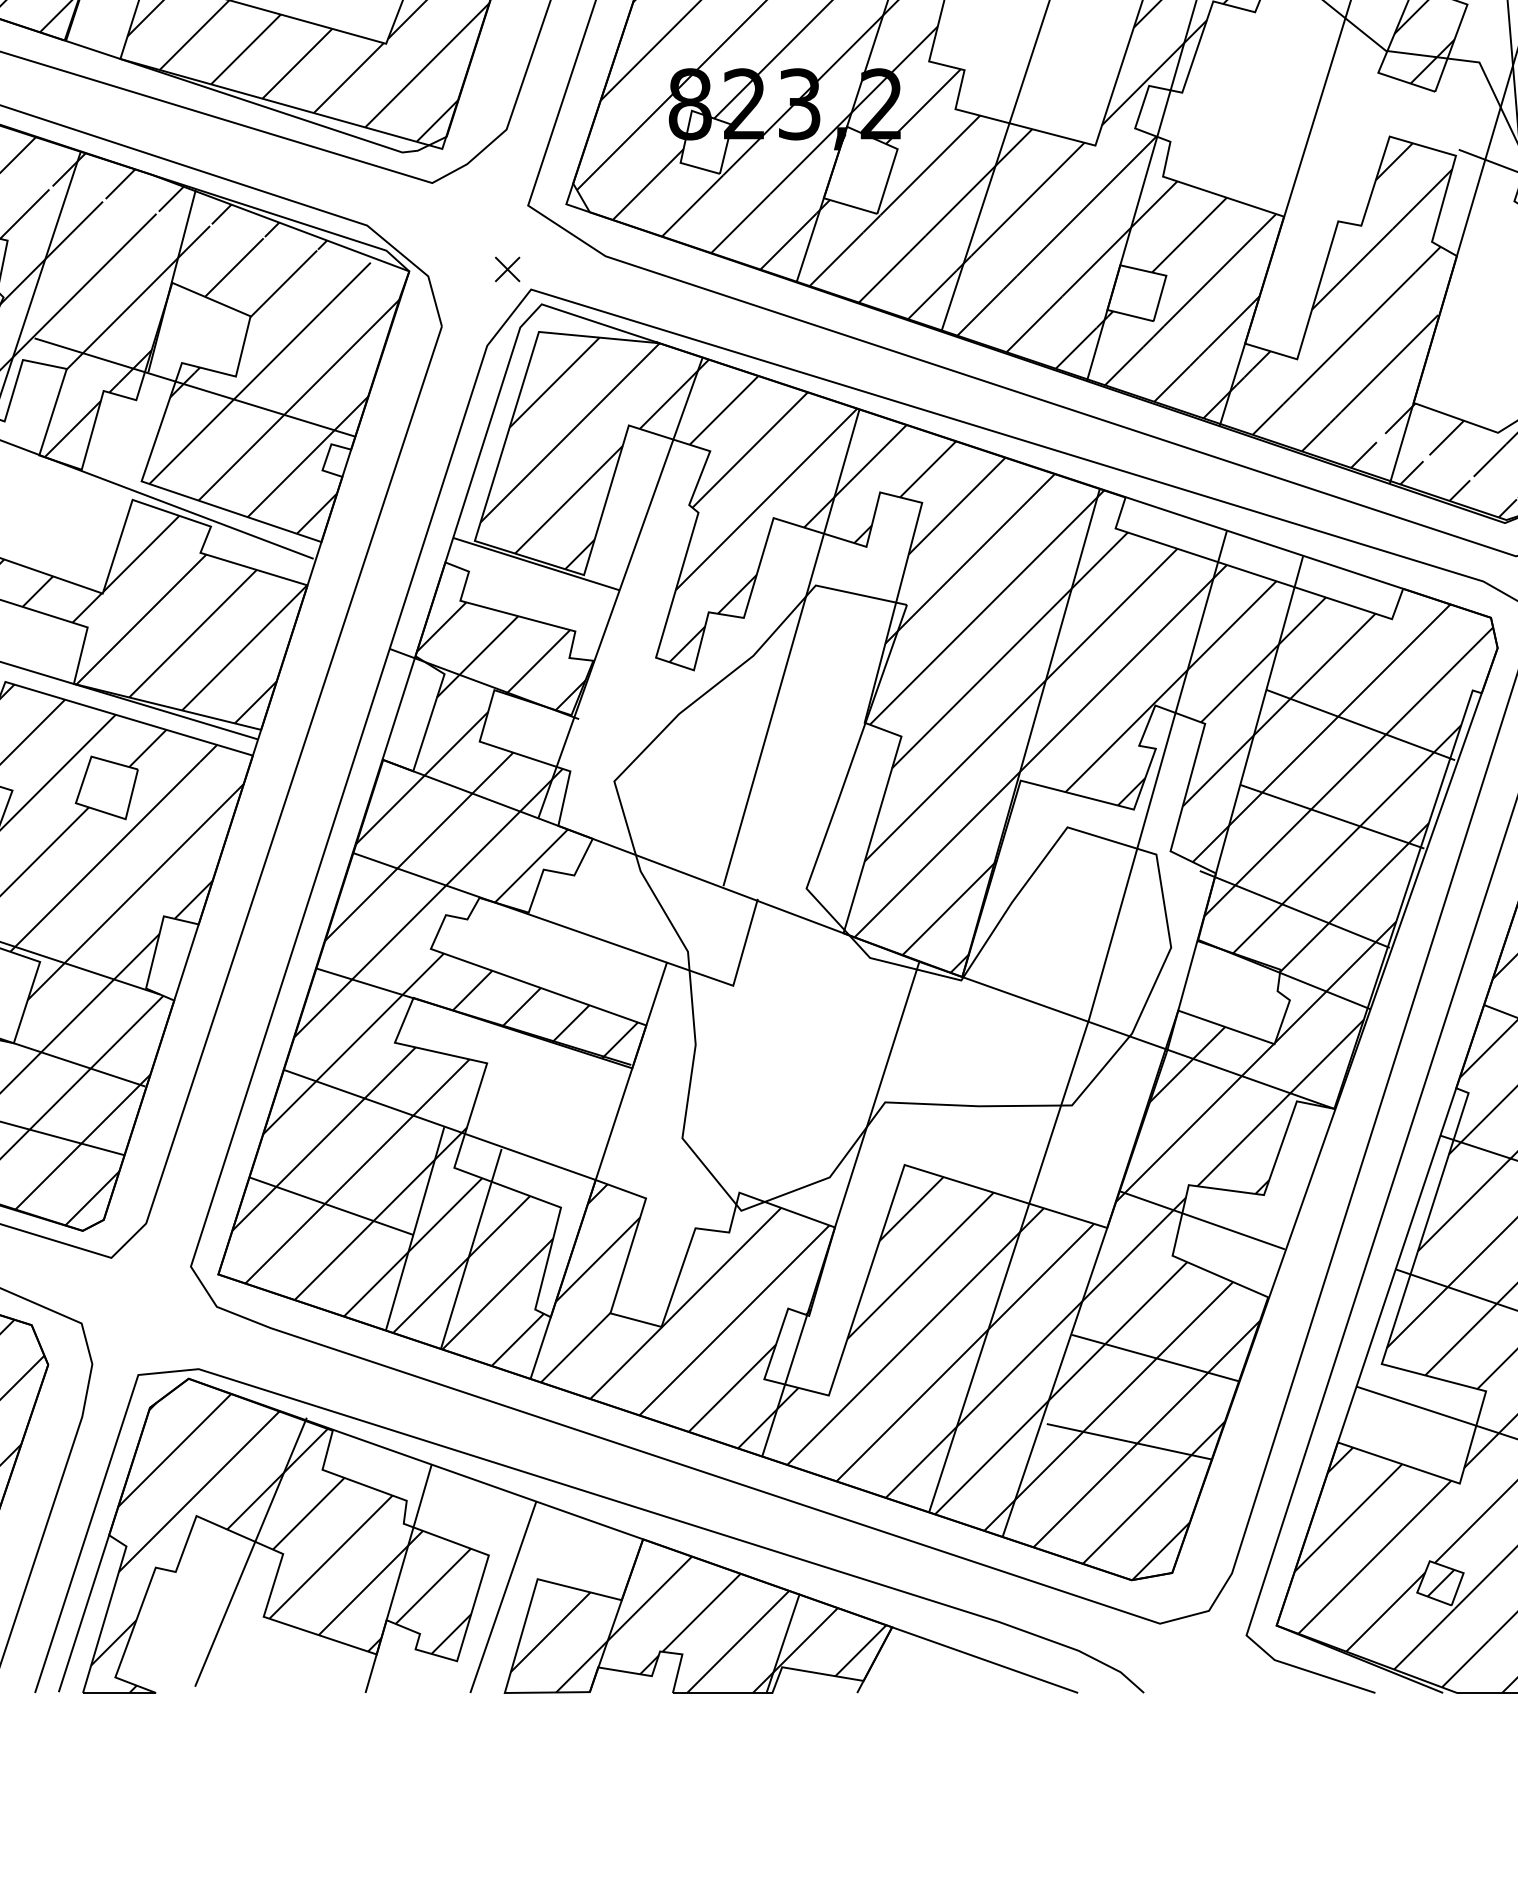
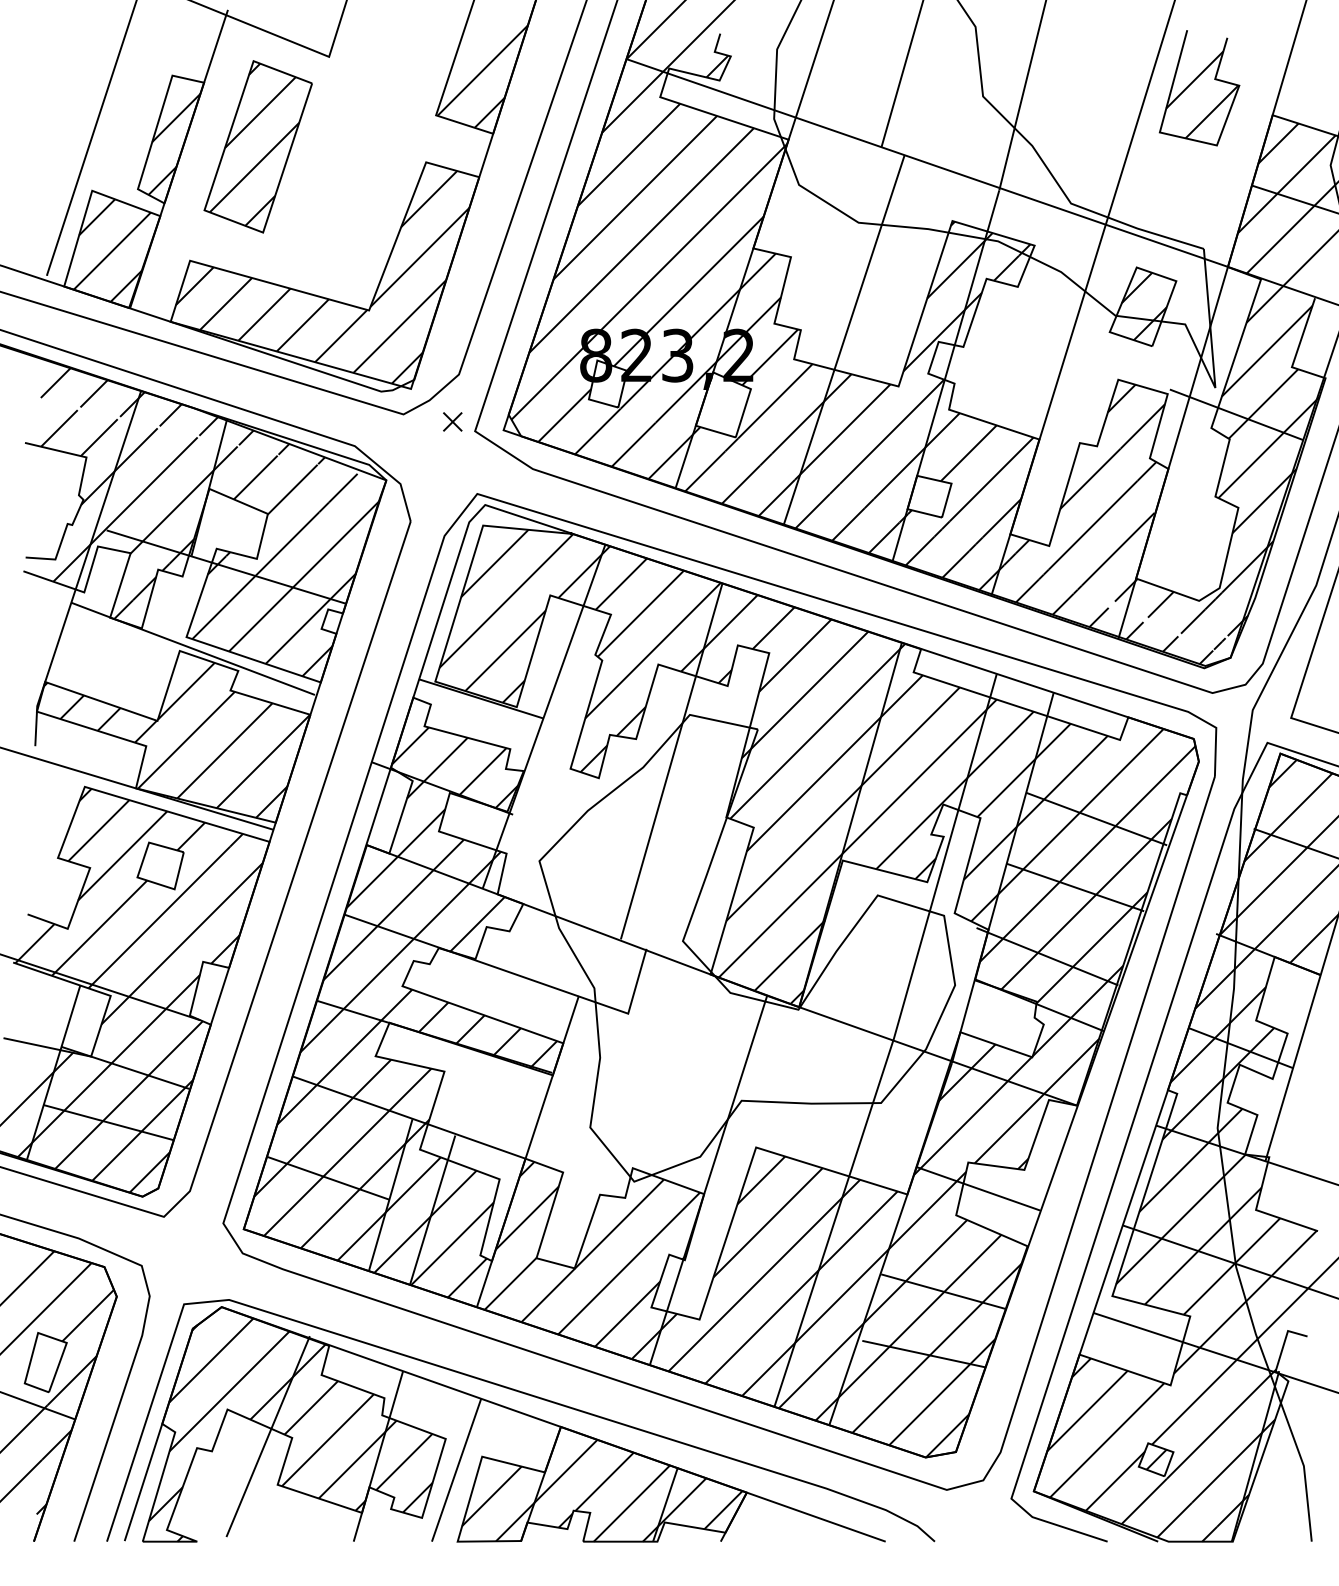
part: (507, 268) -> (452, 421), moved

